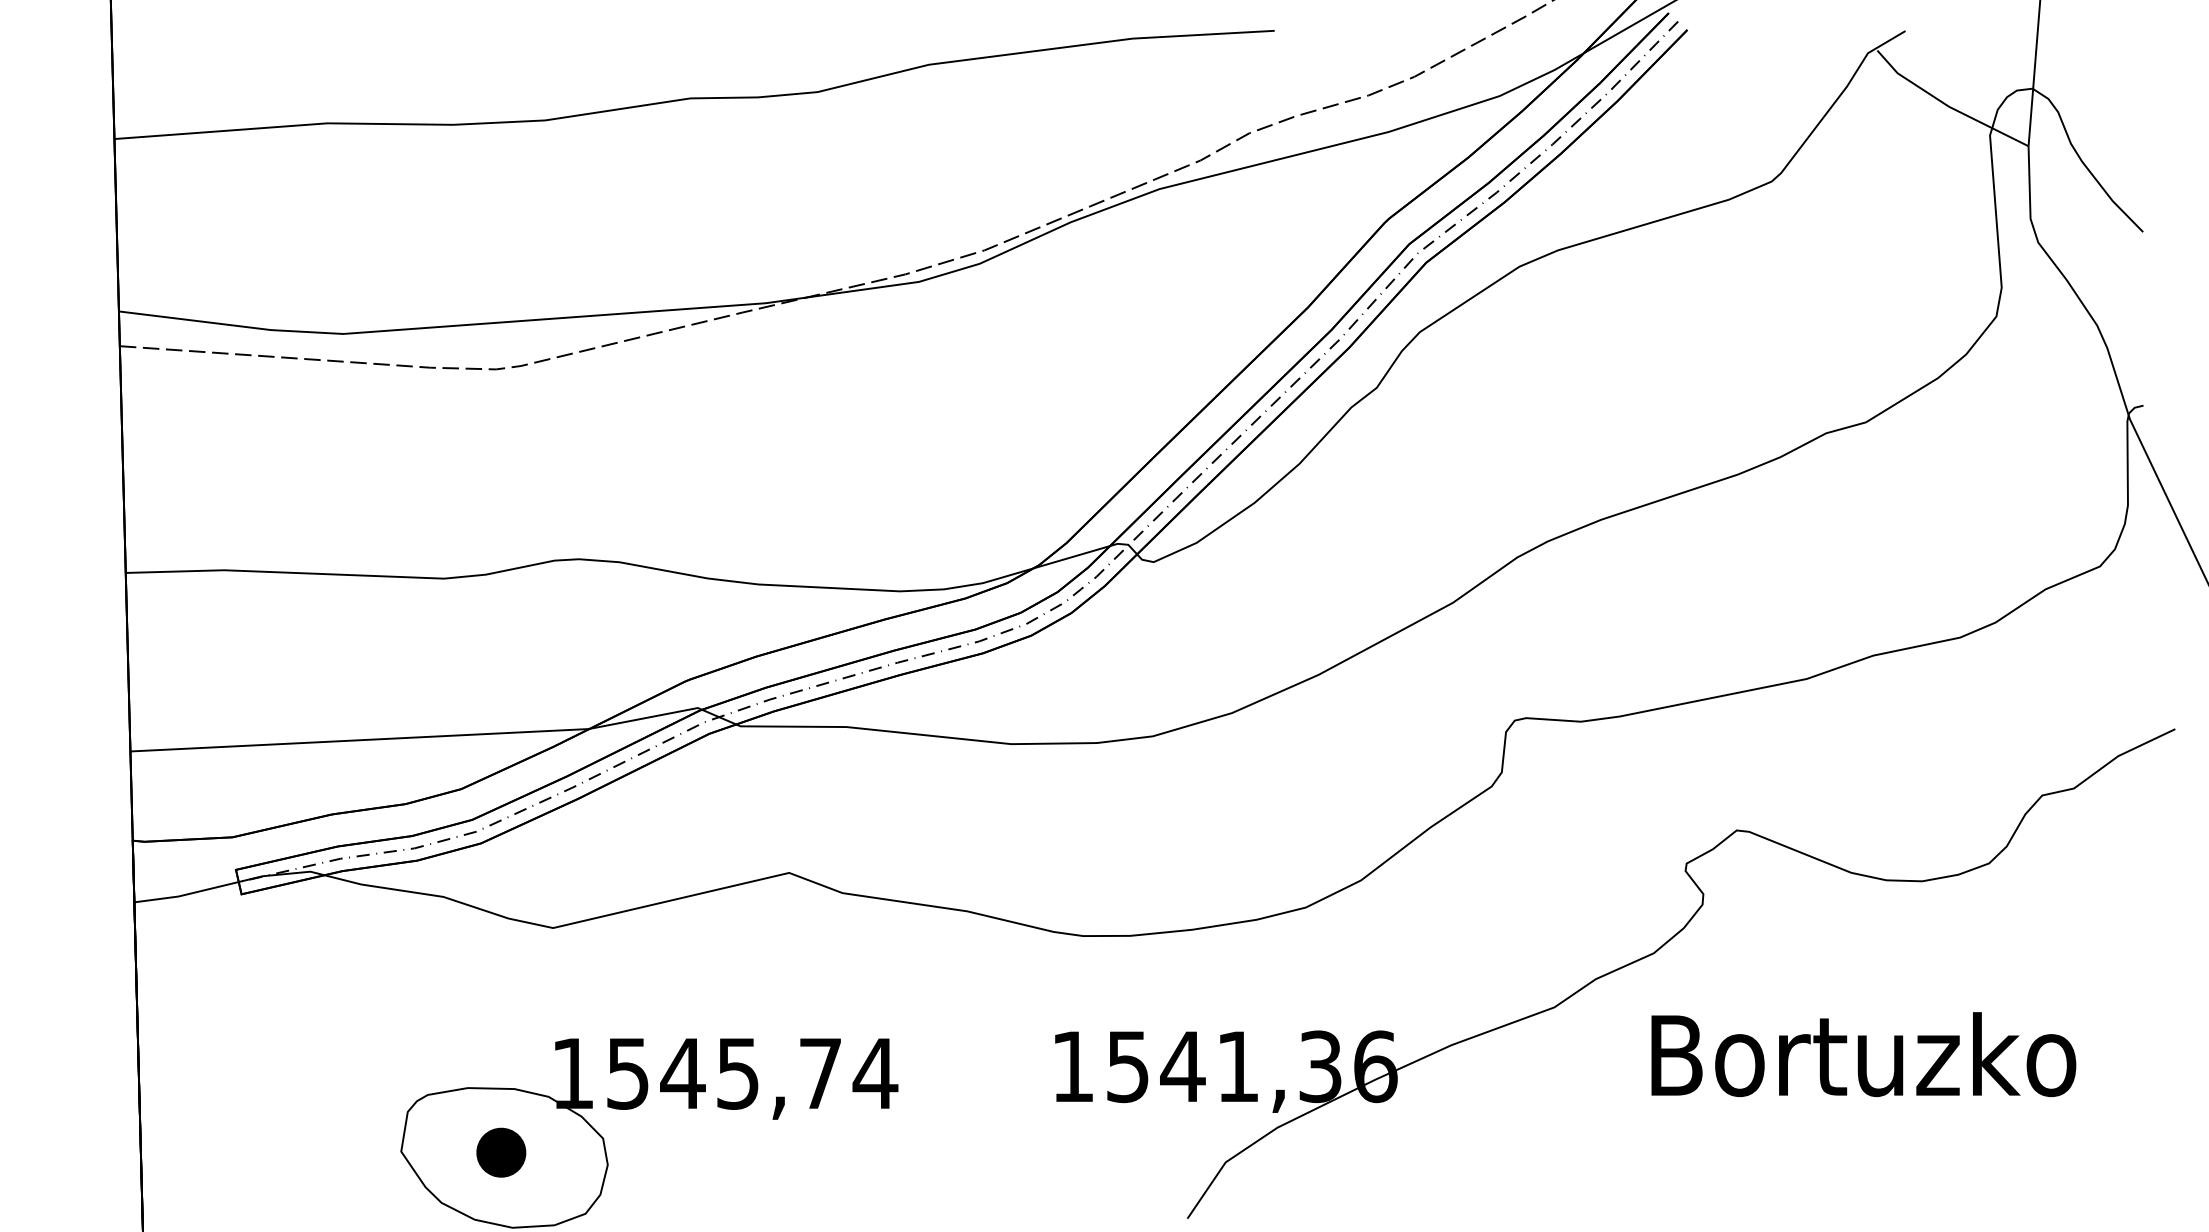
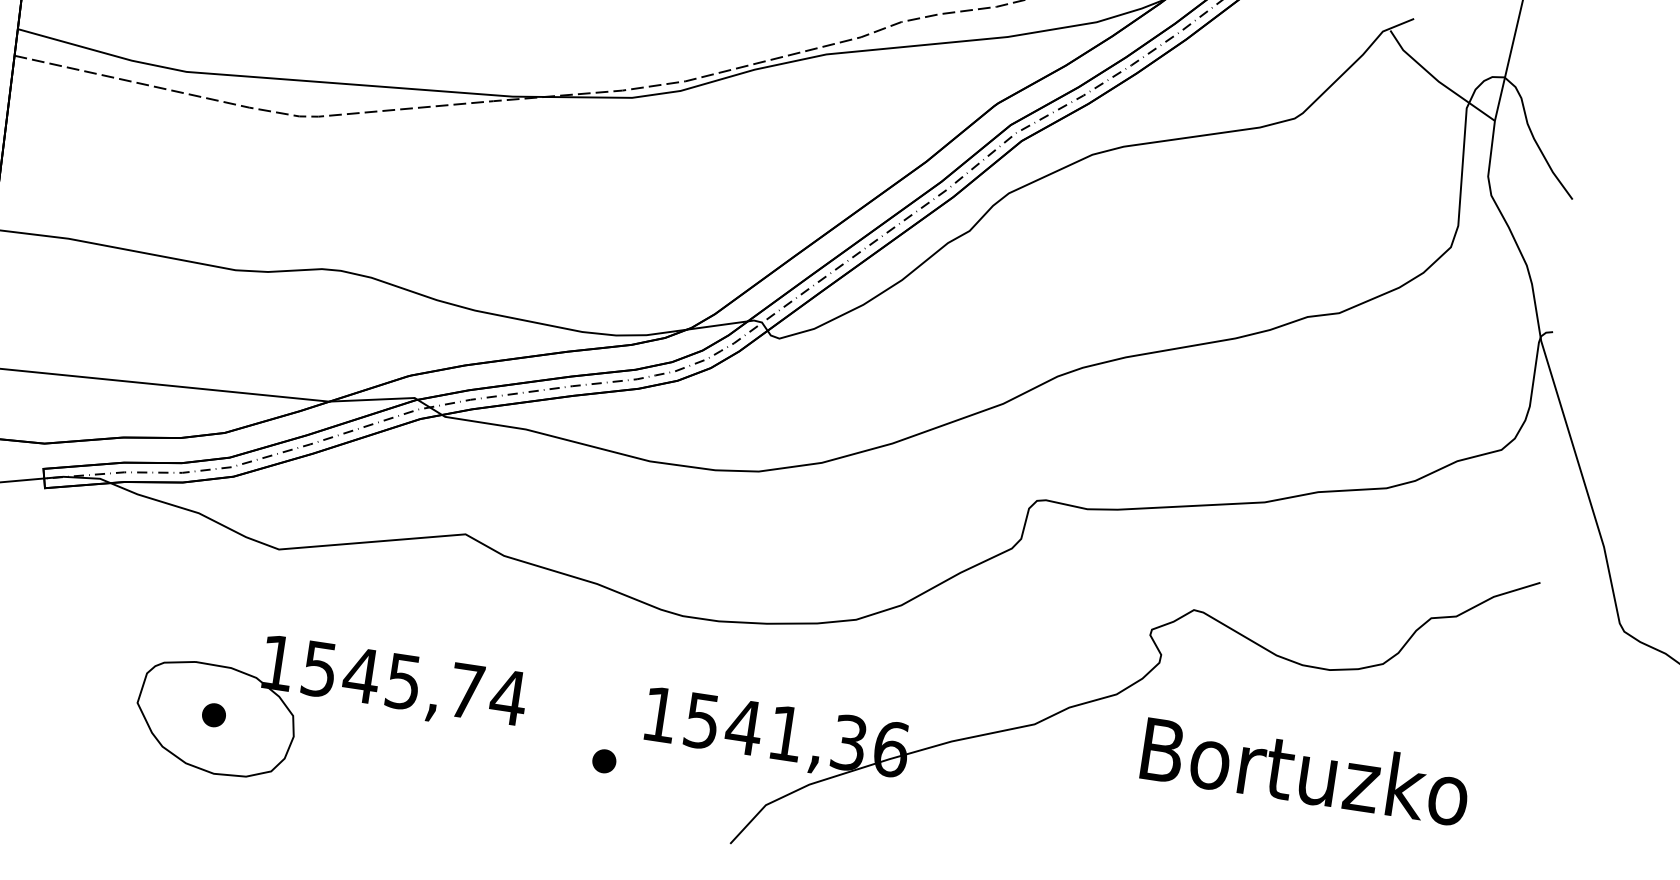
text: (1863, 1054) -> (1305, 771), moved
part: (1009, 1136) -> (603, 760), added
part: (501, 1152) -> (213, 715), size x0.62

